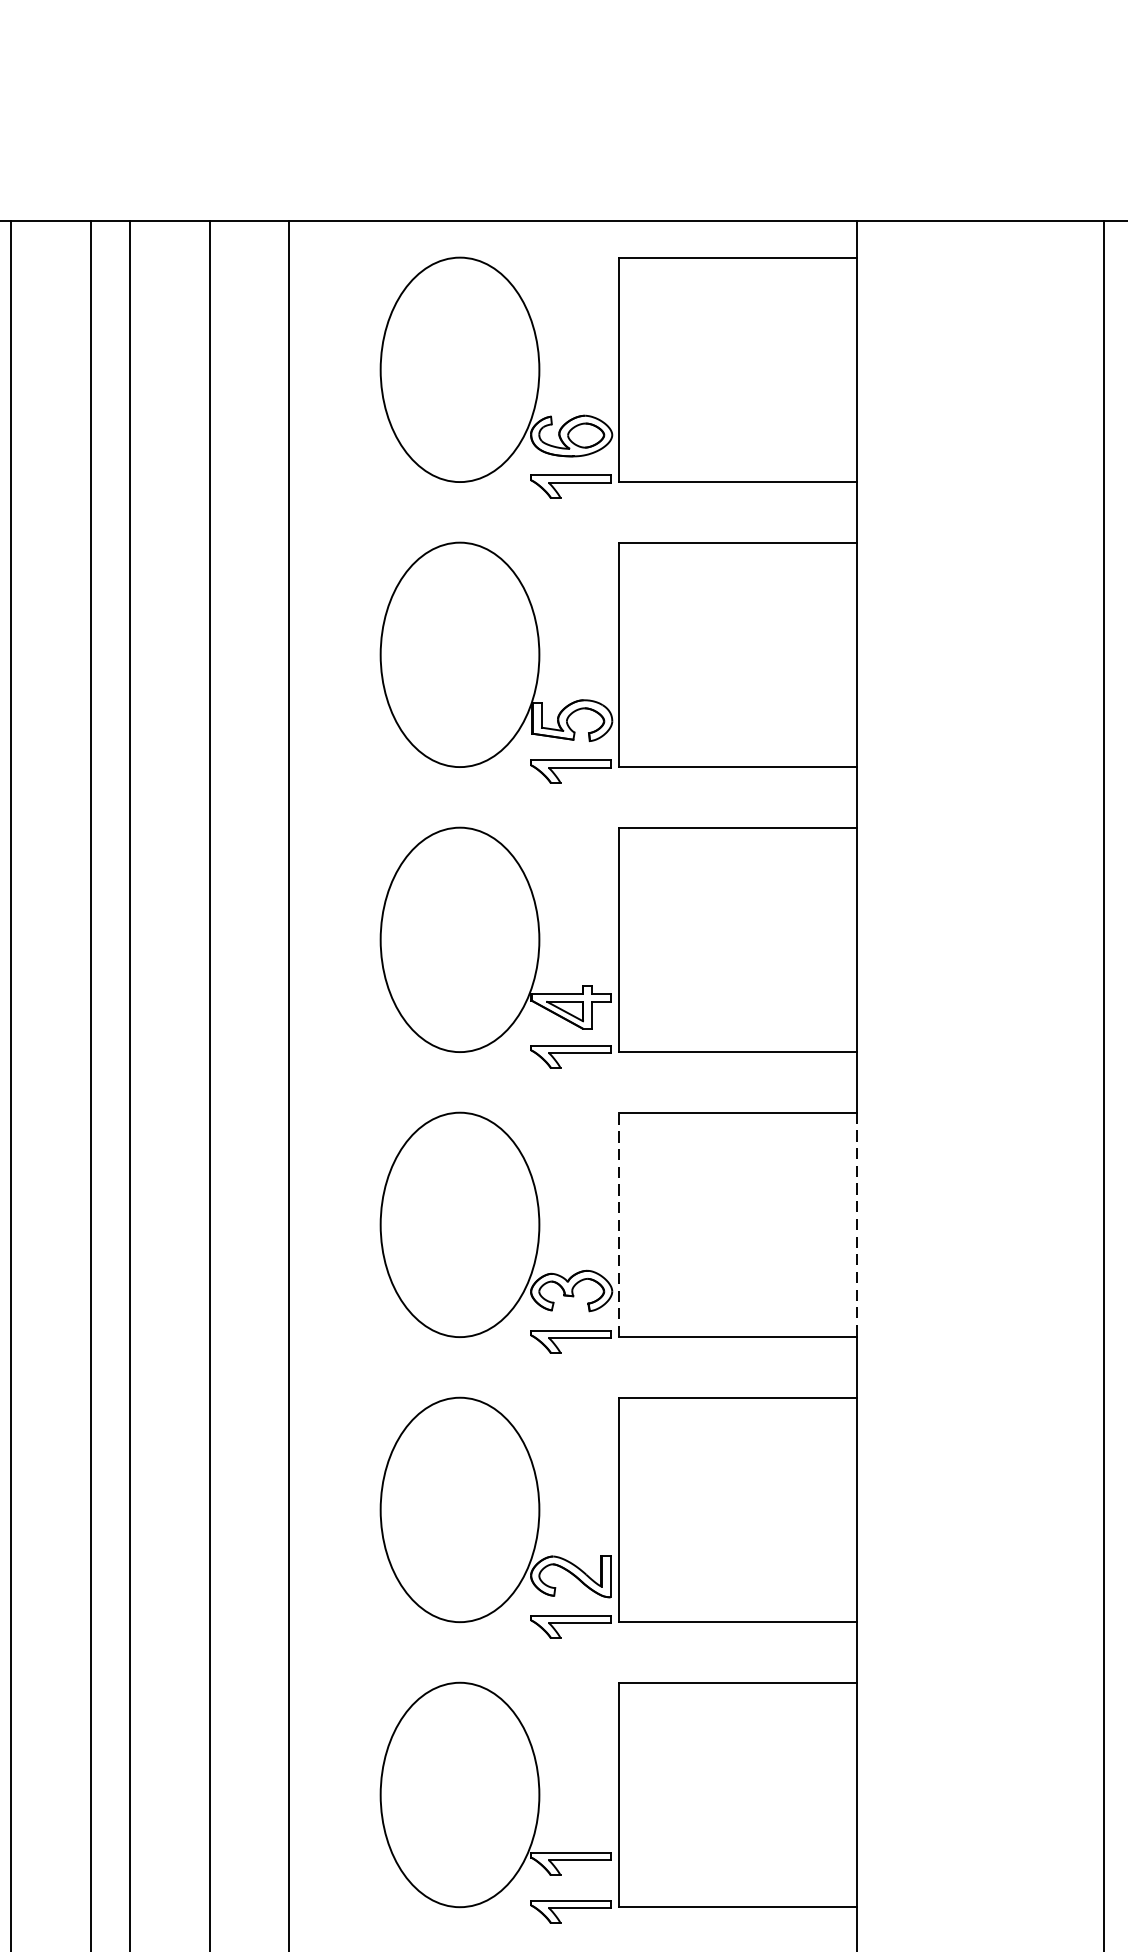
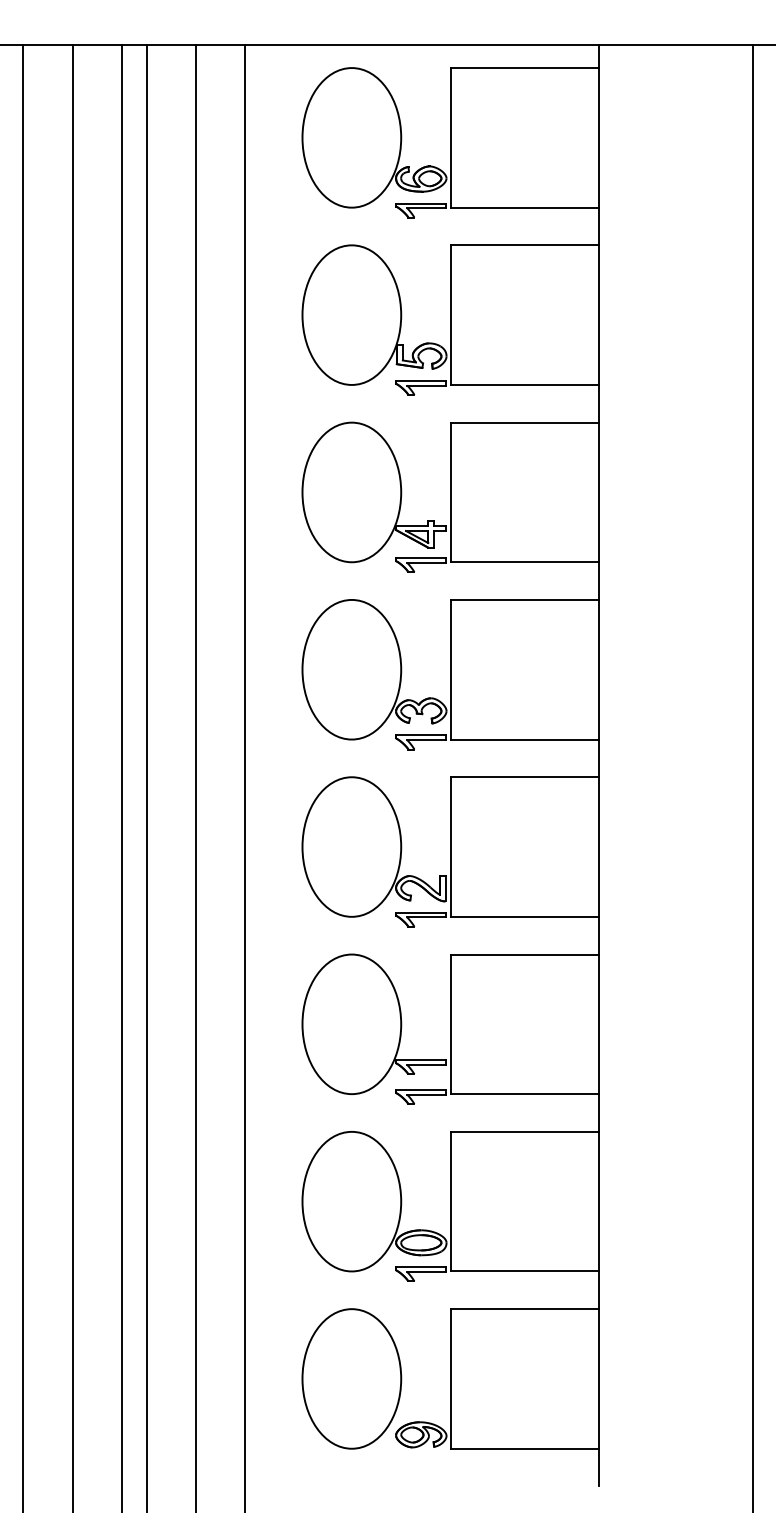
line: (618, 1224) -> (450, 669), dashed -> solid
line: (856, 1224) -> (598, 669), dashed -> solid

